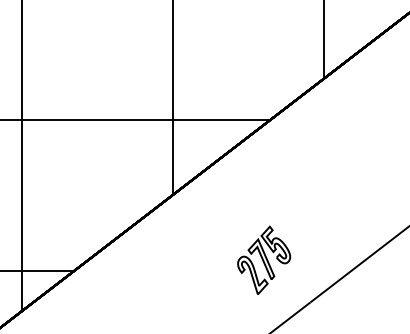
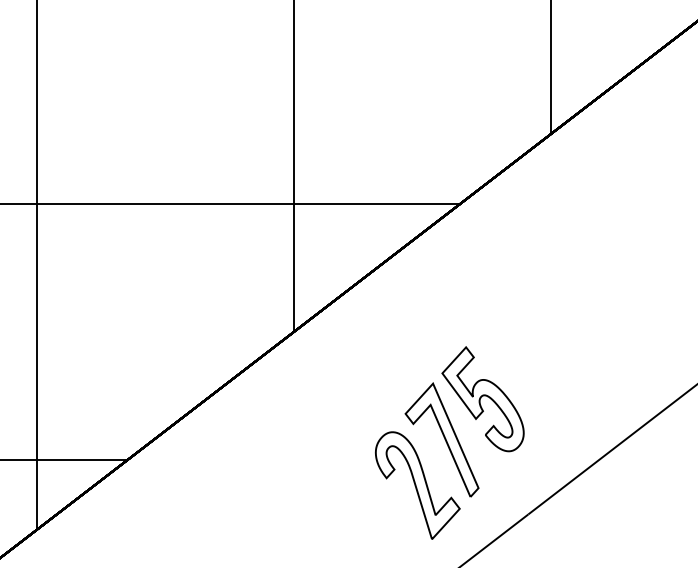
part: (263, 260) -> (448, 443), size x1.67

